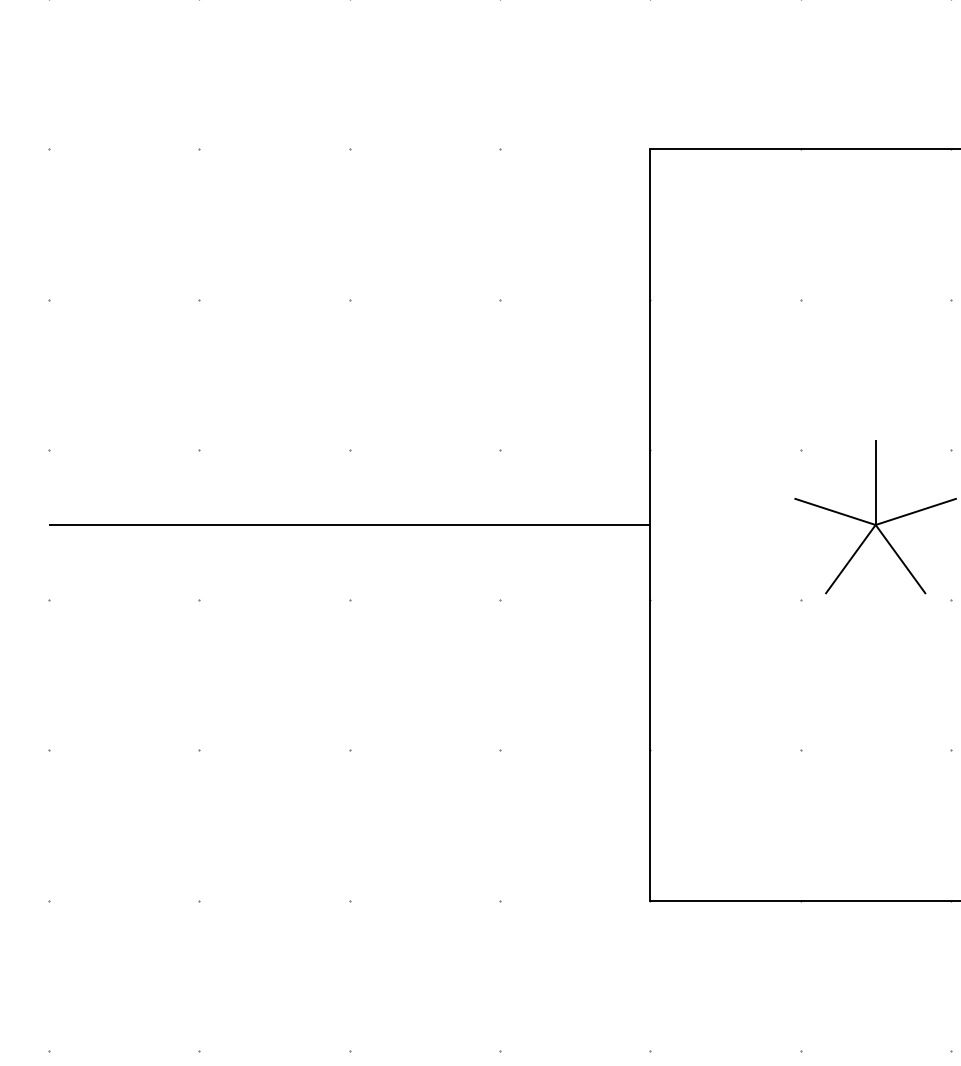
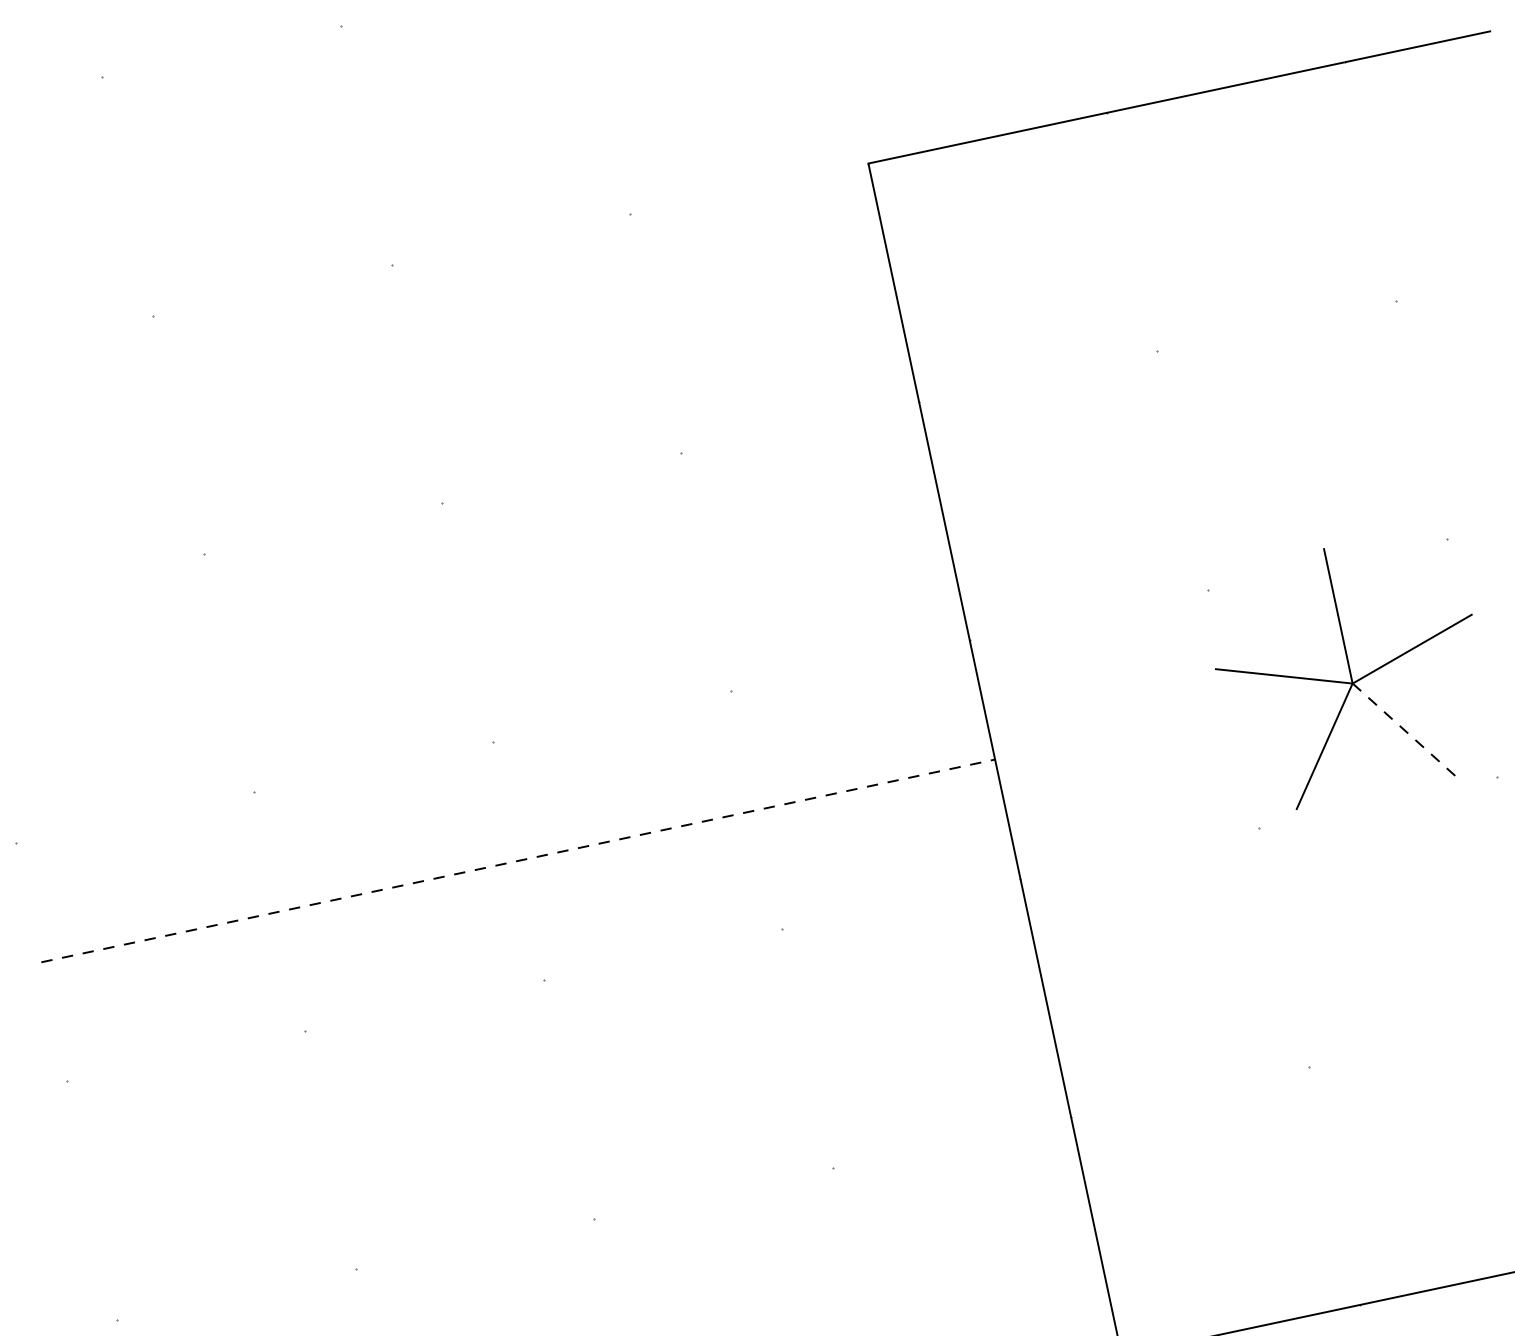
line: (349, 524) -> (517, 860), solid -> dashed
line: (900, 559) -> (1403, 729), solid -> dashed

